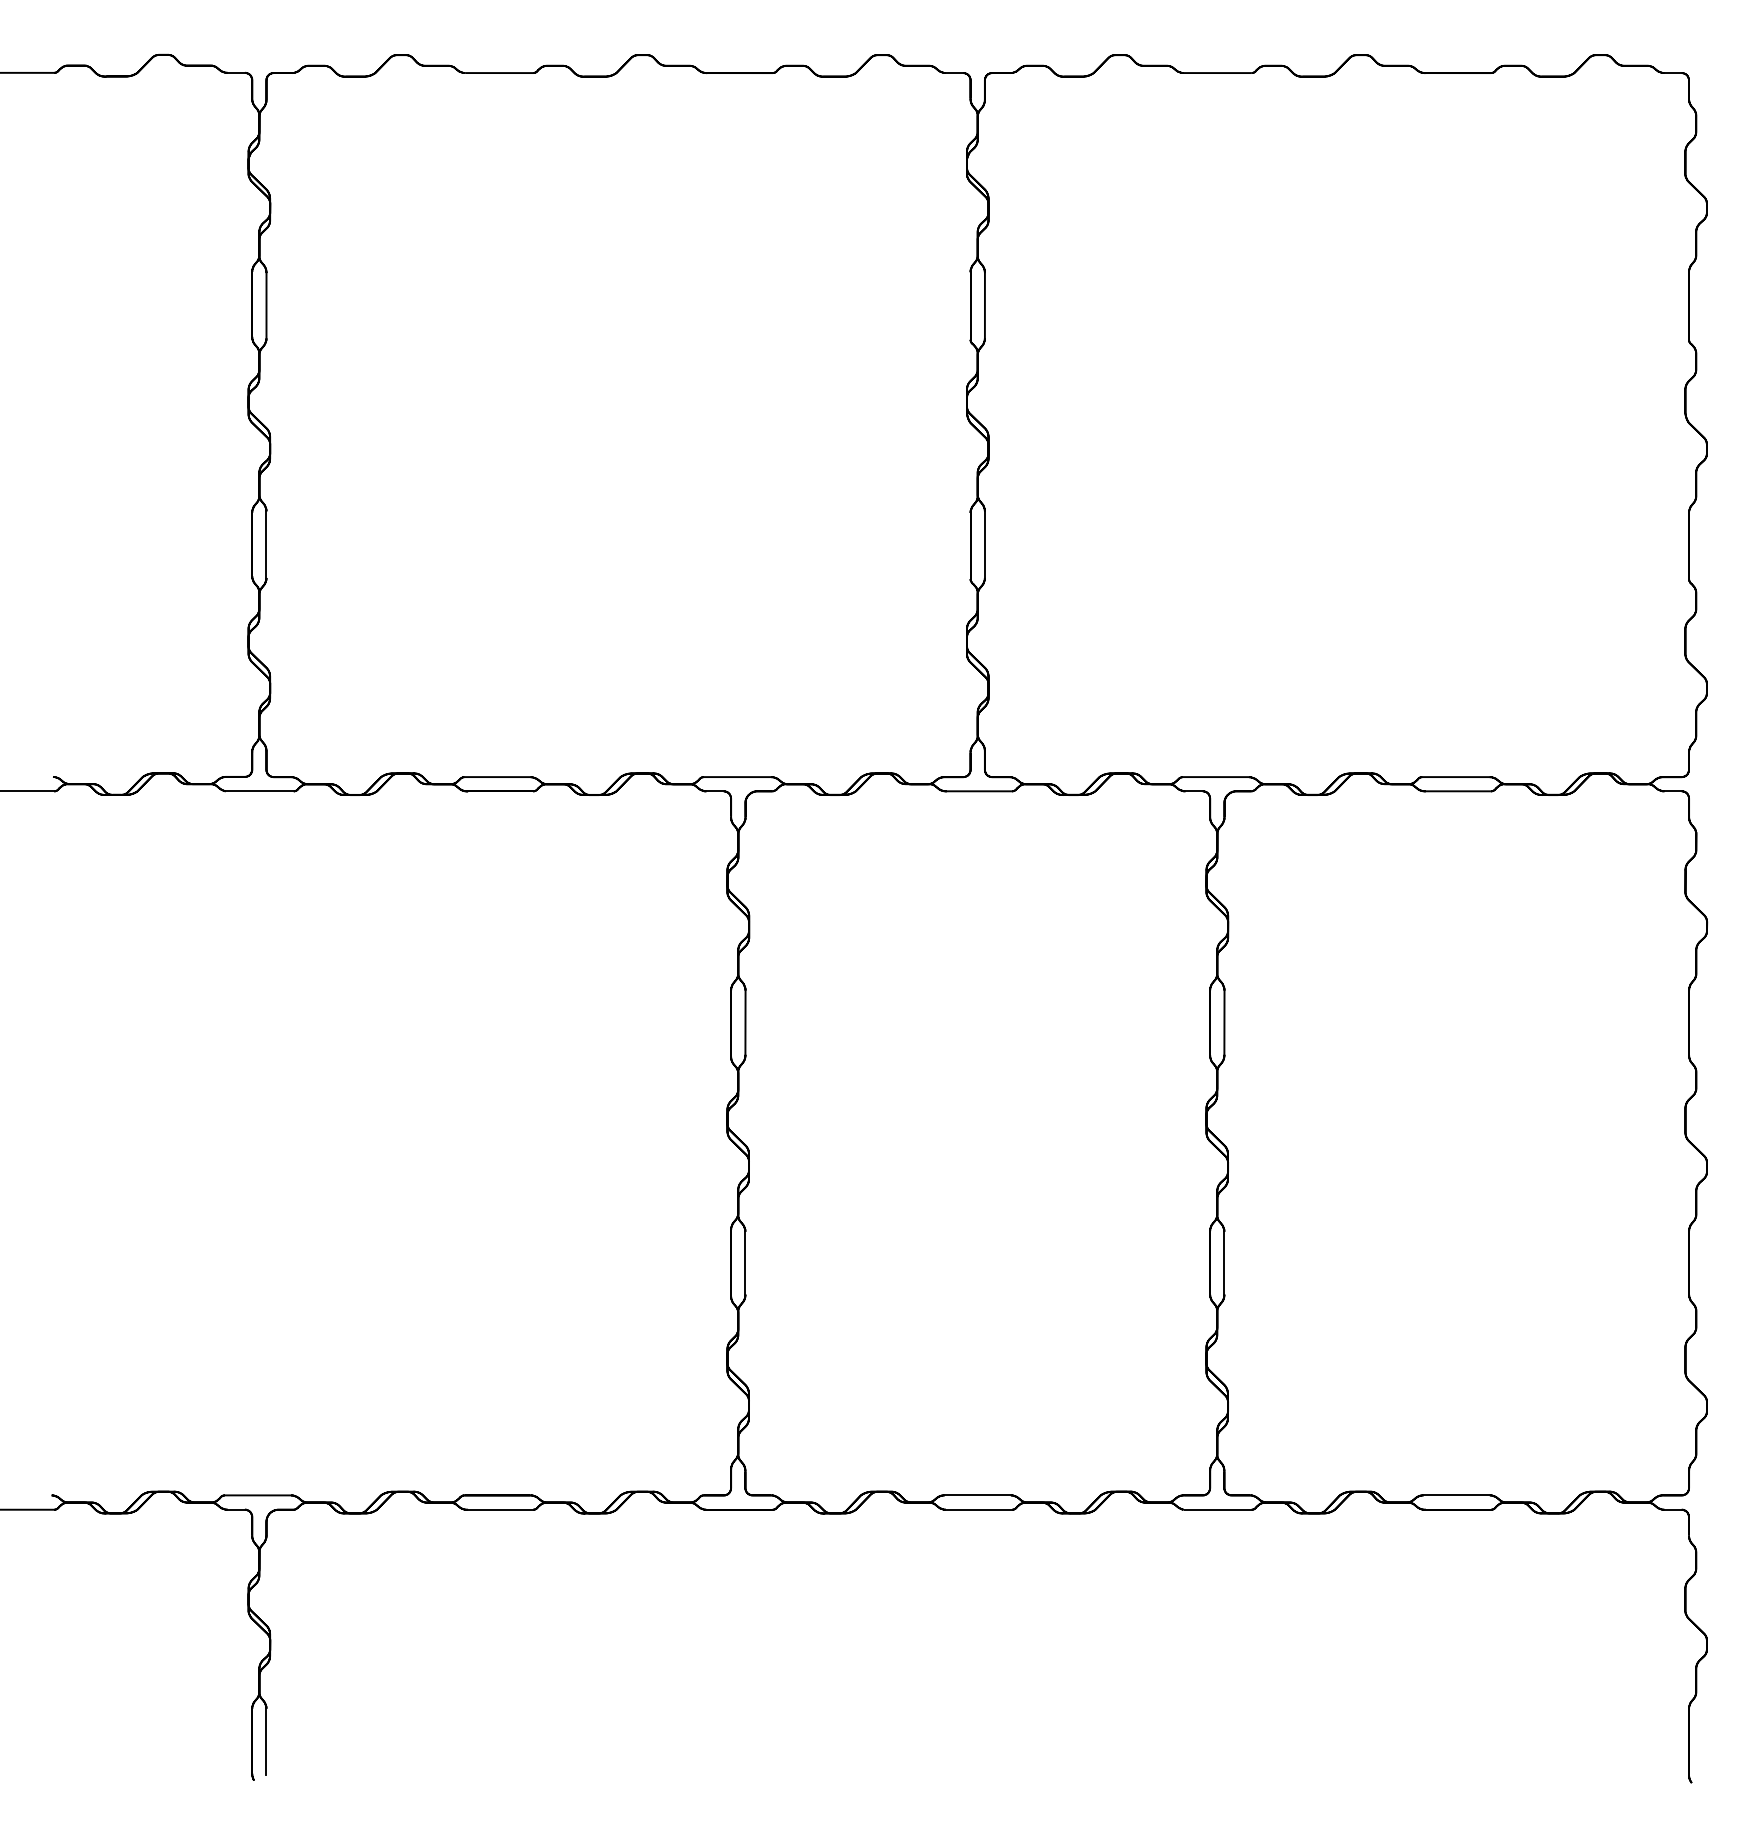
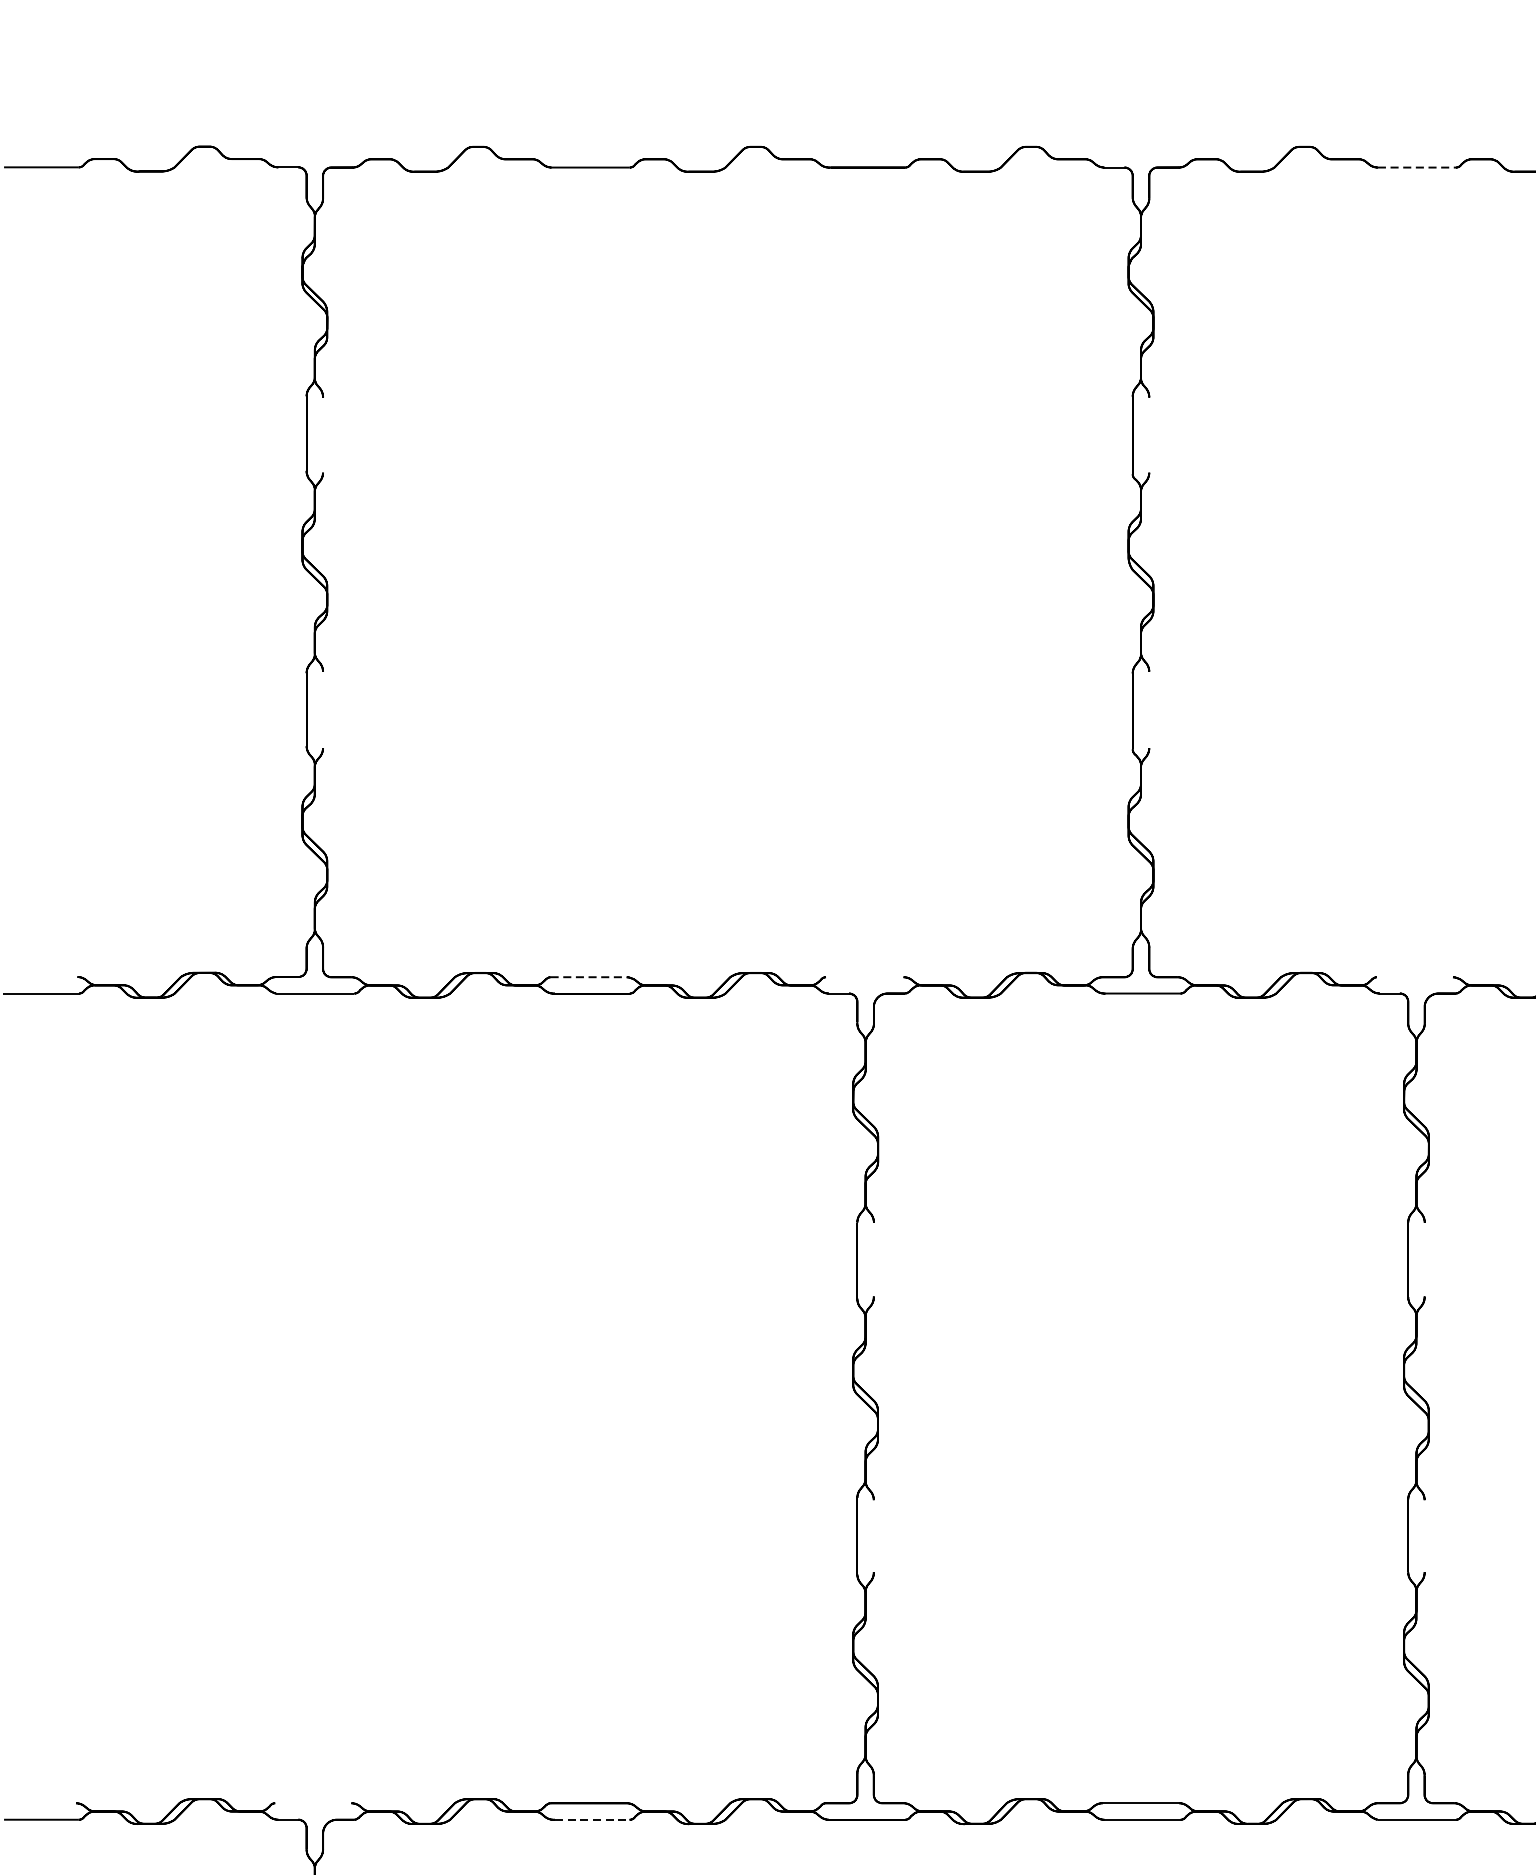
line: (1217, 73) -> (1416, 168), solid -> dashed
line: (266, 305) -> (323, 434), removed
line: (984, 305) -> (1148, 434), removed
line: (266, 544) -> (323, 709), removed
line: (984, 544) -> (1148, 709), removed
line: (497, 777) -> (588, 977), solid -> dashed
line: (737, 777) -> (864, 977), removed
line: (1215, 777) -> (1414, 977), removed
line: (745, 1022) -> (873, 1259), removed
line: (1224, 1022) -> (1424, 1259), removed
line: (745, 1263) -> (873, 1536), removed
line: (1224, 1263) -> (1424, 1536), removed
line: (257, 1495) -> (312, 1803), removed
line: (501, 1509) -> (593, 1819), solid -> dashed

